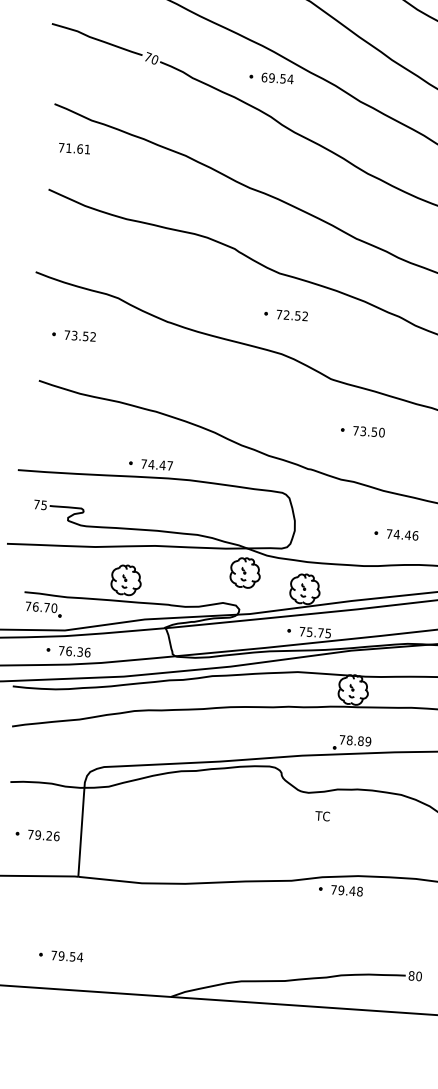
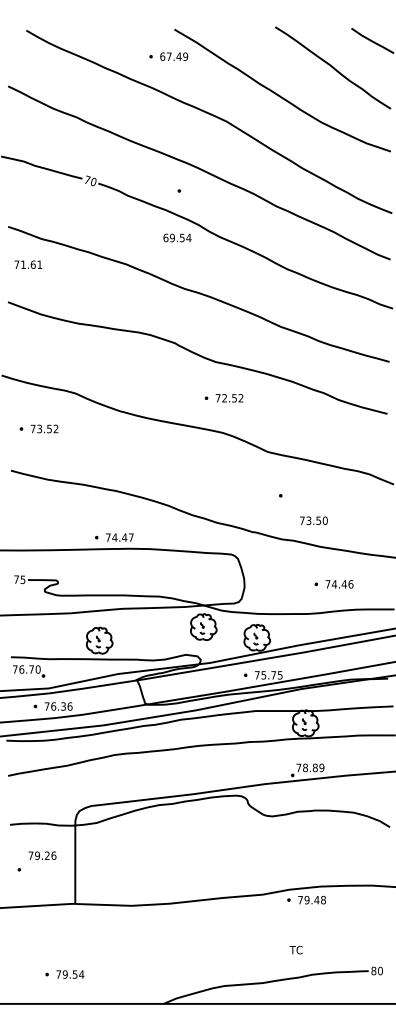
text: (277, 77) -> (177, 237), moved
text: (368, 431) -> (313, 520), moved
text: (321, 815) -> (295, 949), moved
text: (43, 835) -> (42, 855), moved

